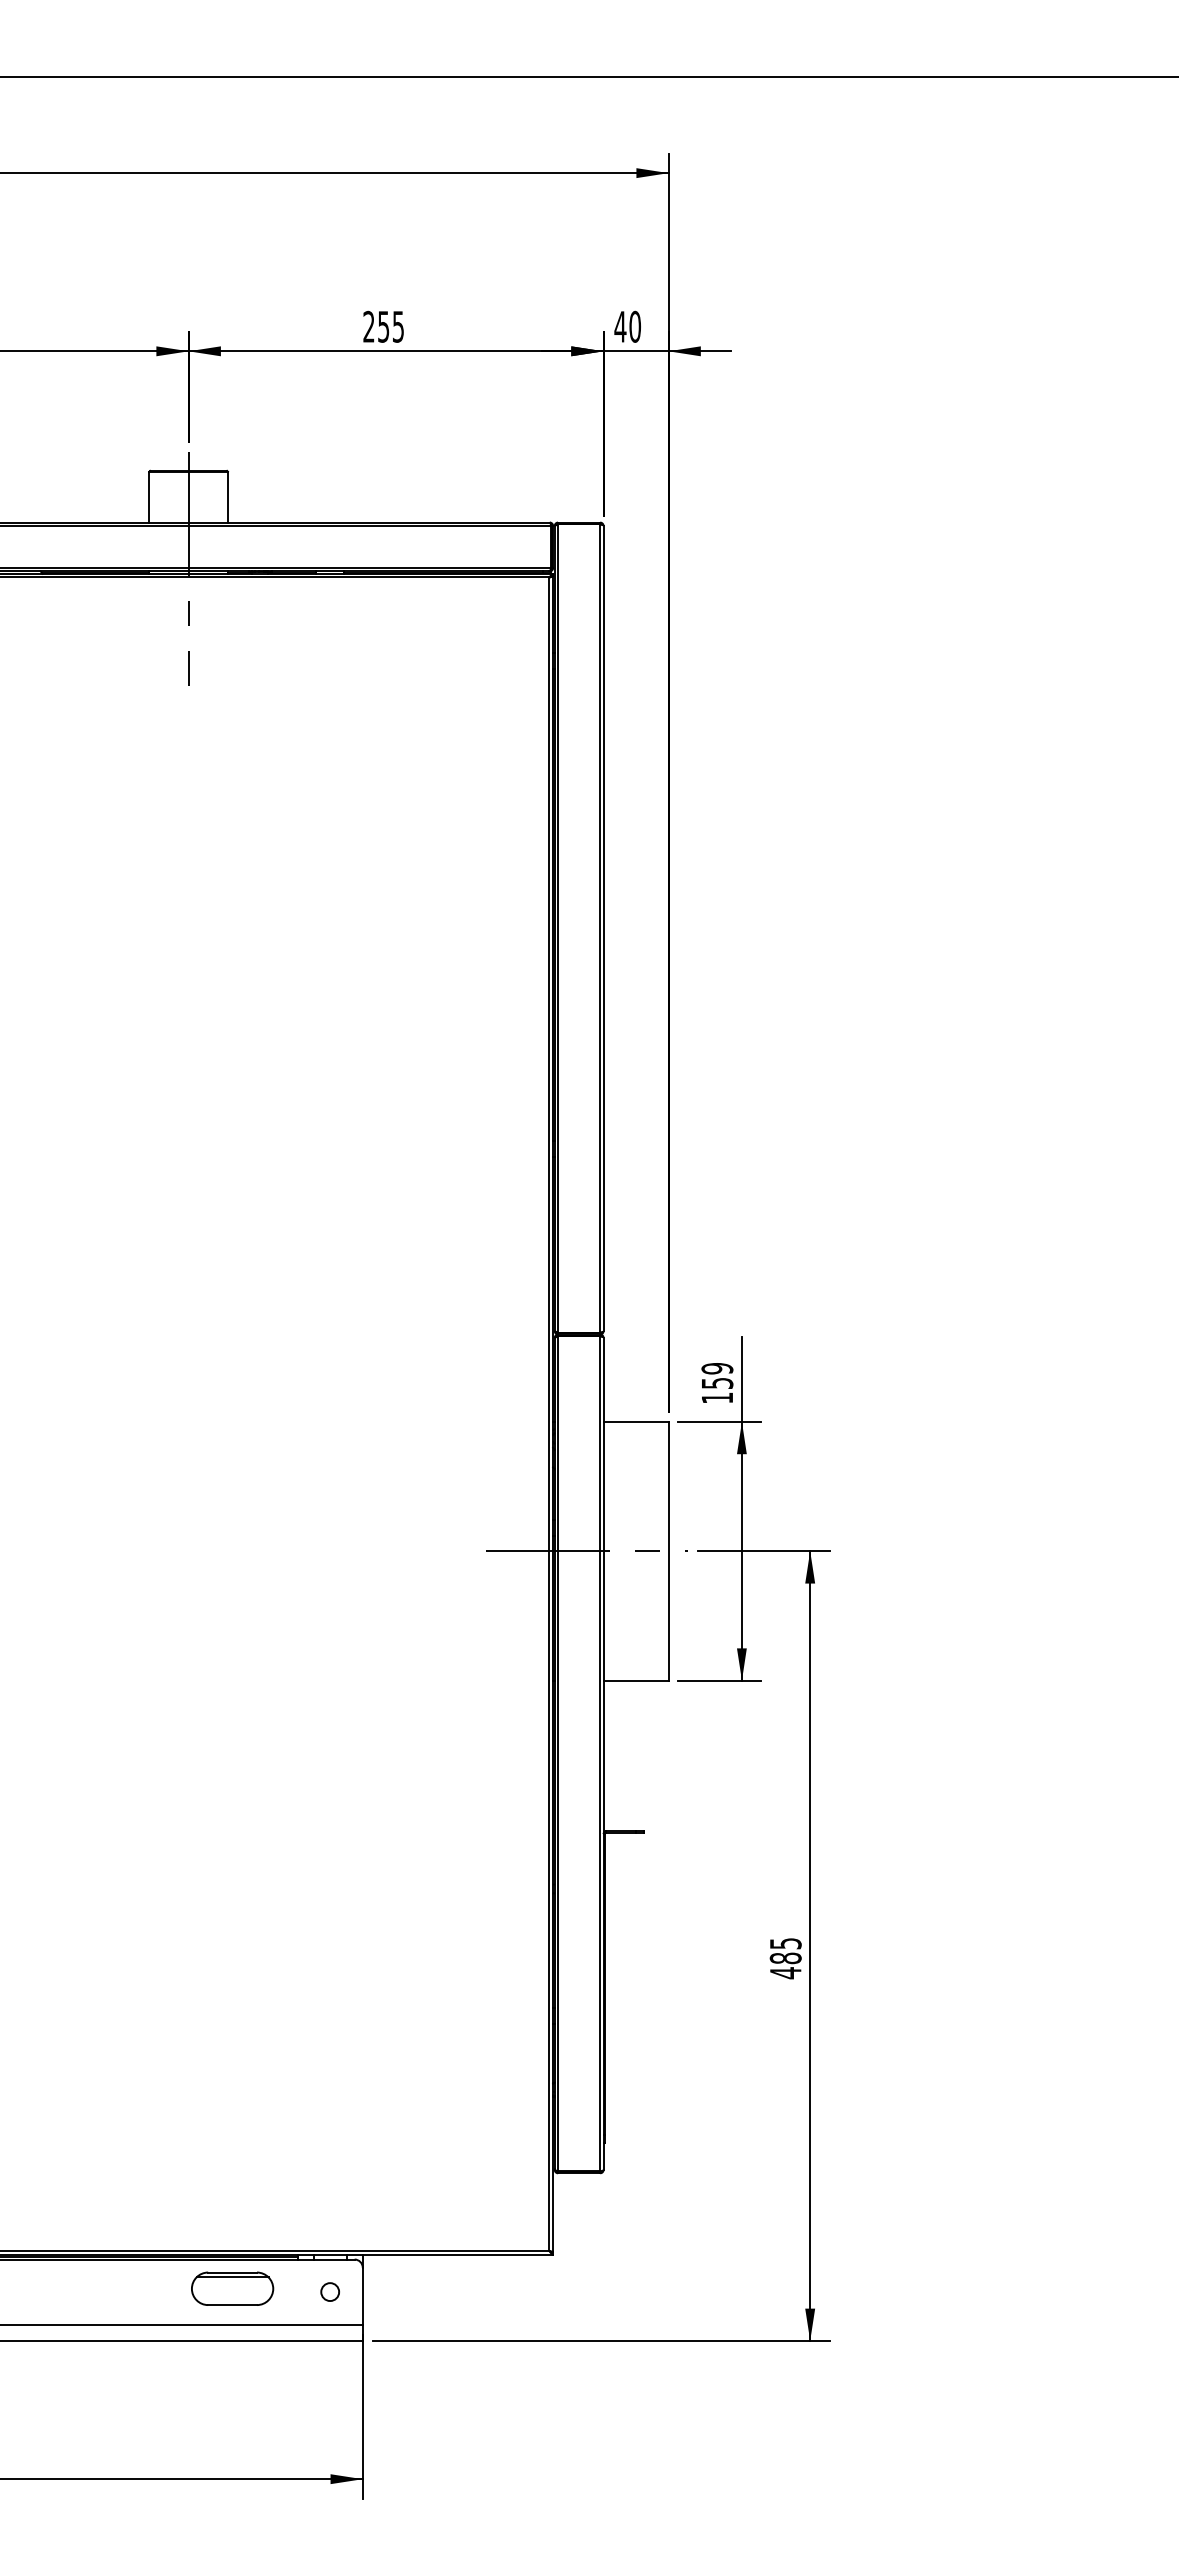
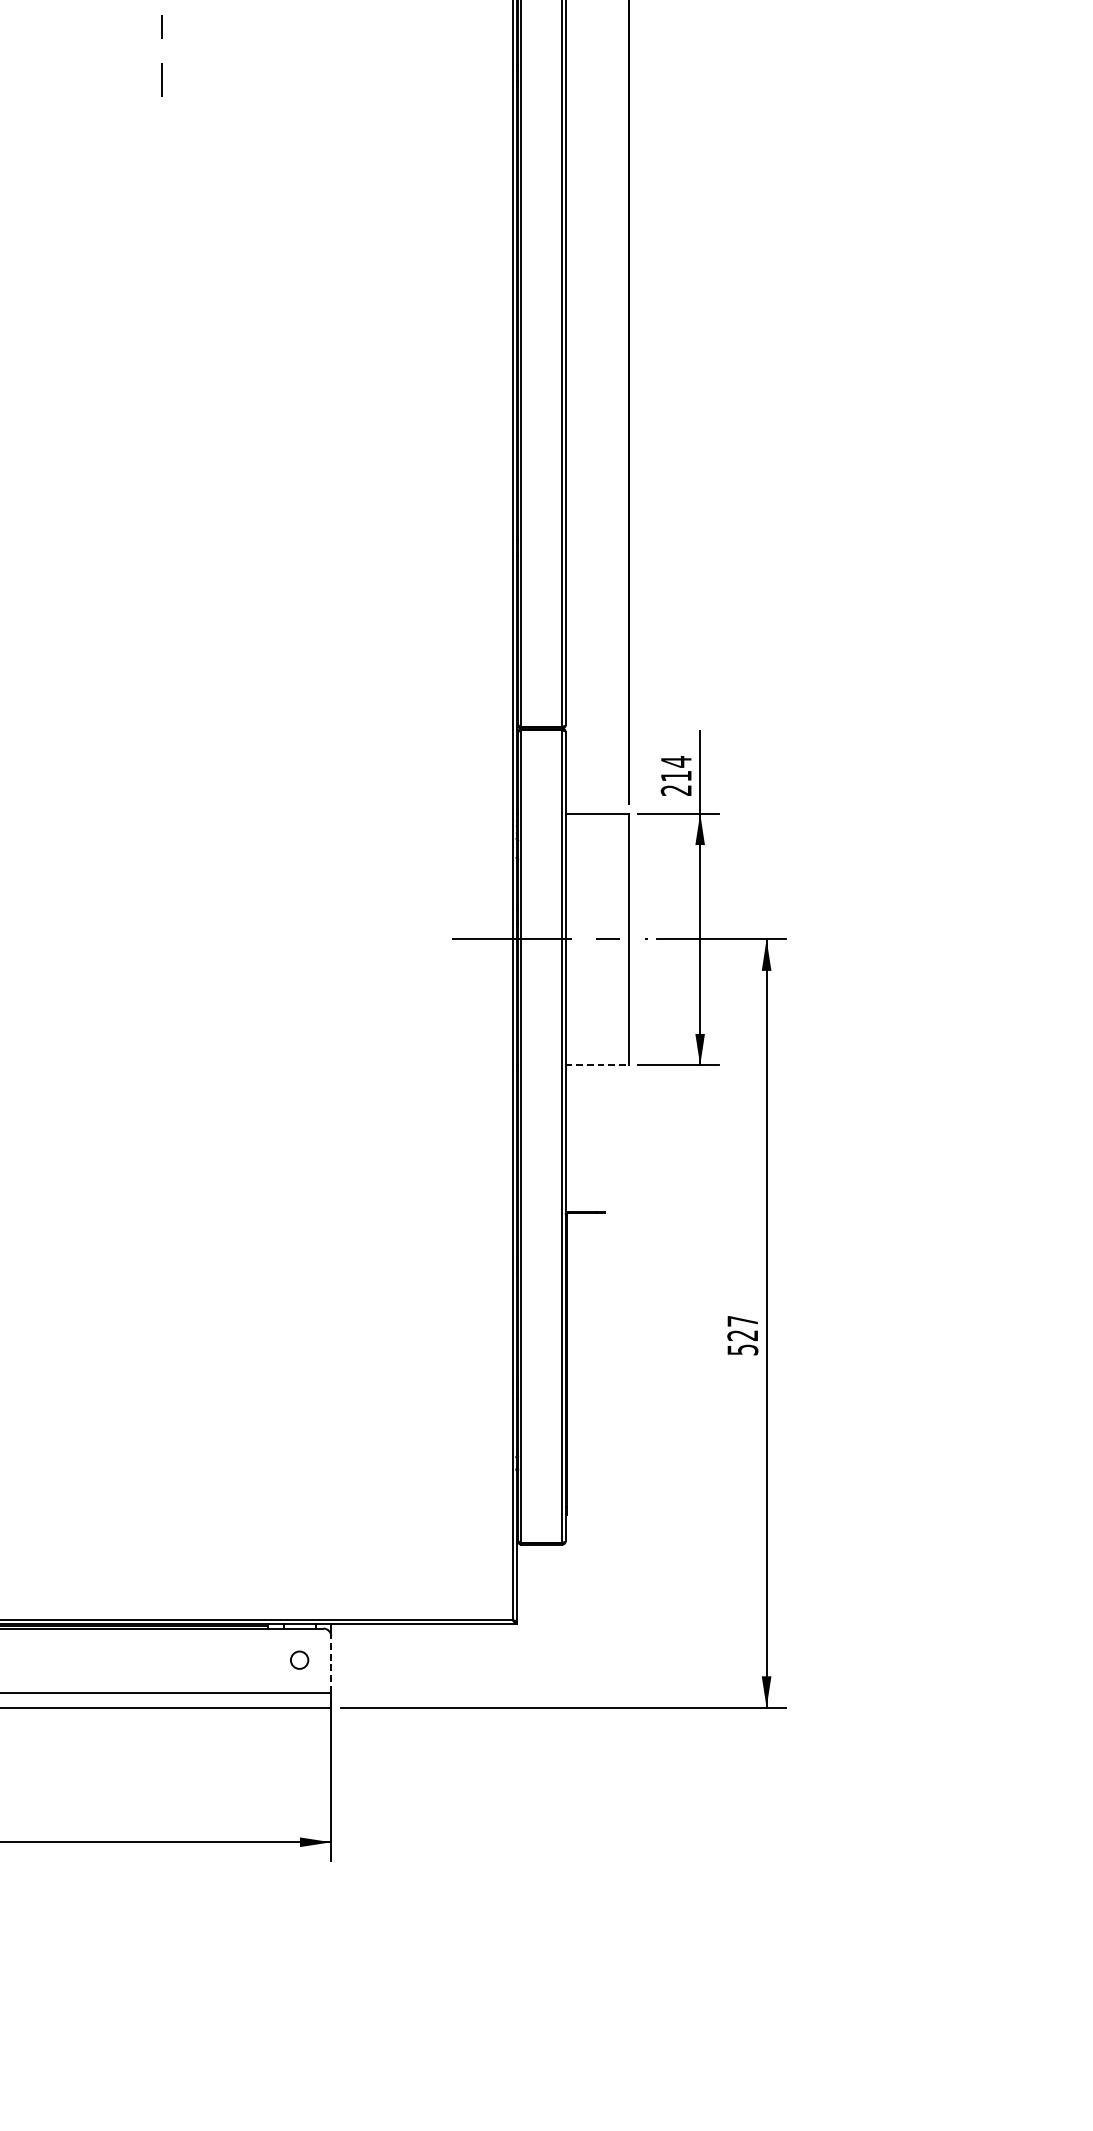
text: (717, 1382) -> (676, 775), 159 -> 214
line: (636, 1680) -> (597, 1065), solid -> dashed
text: (785, 1958) -> (742, 1335), 485 -> 527
part: (232, 2288) -> (204, 1656), removed
line: (362, 2296) -> (331, 1664), solid -> dashed

